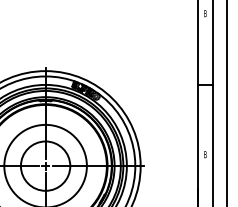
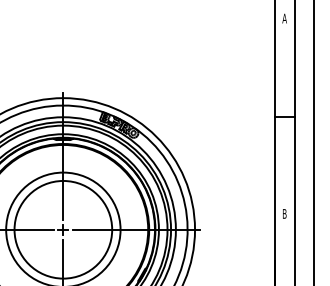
text: (205, 13) -> (284, 18), B -> A
circle: (45, 165) -> (63, 229), size x1.43

